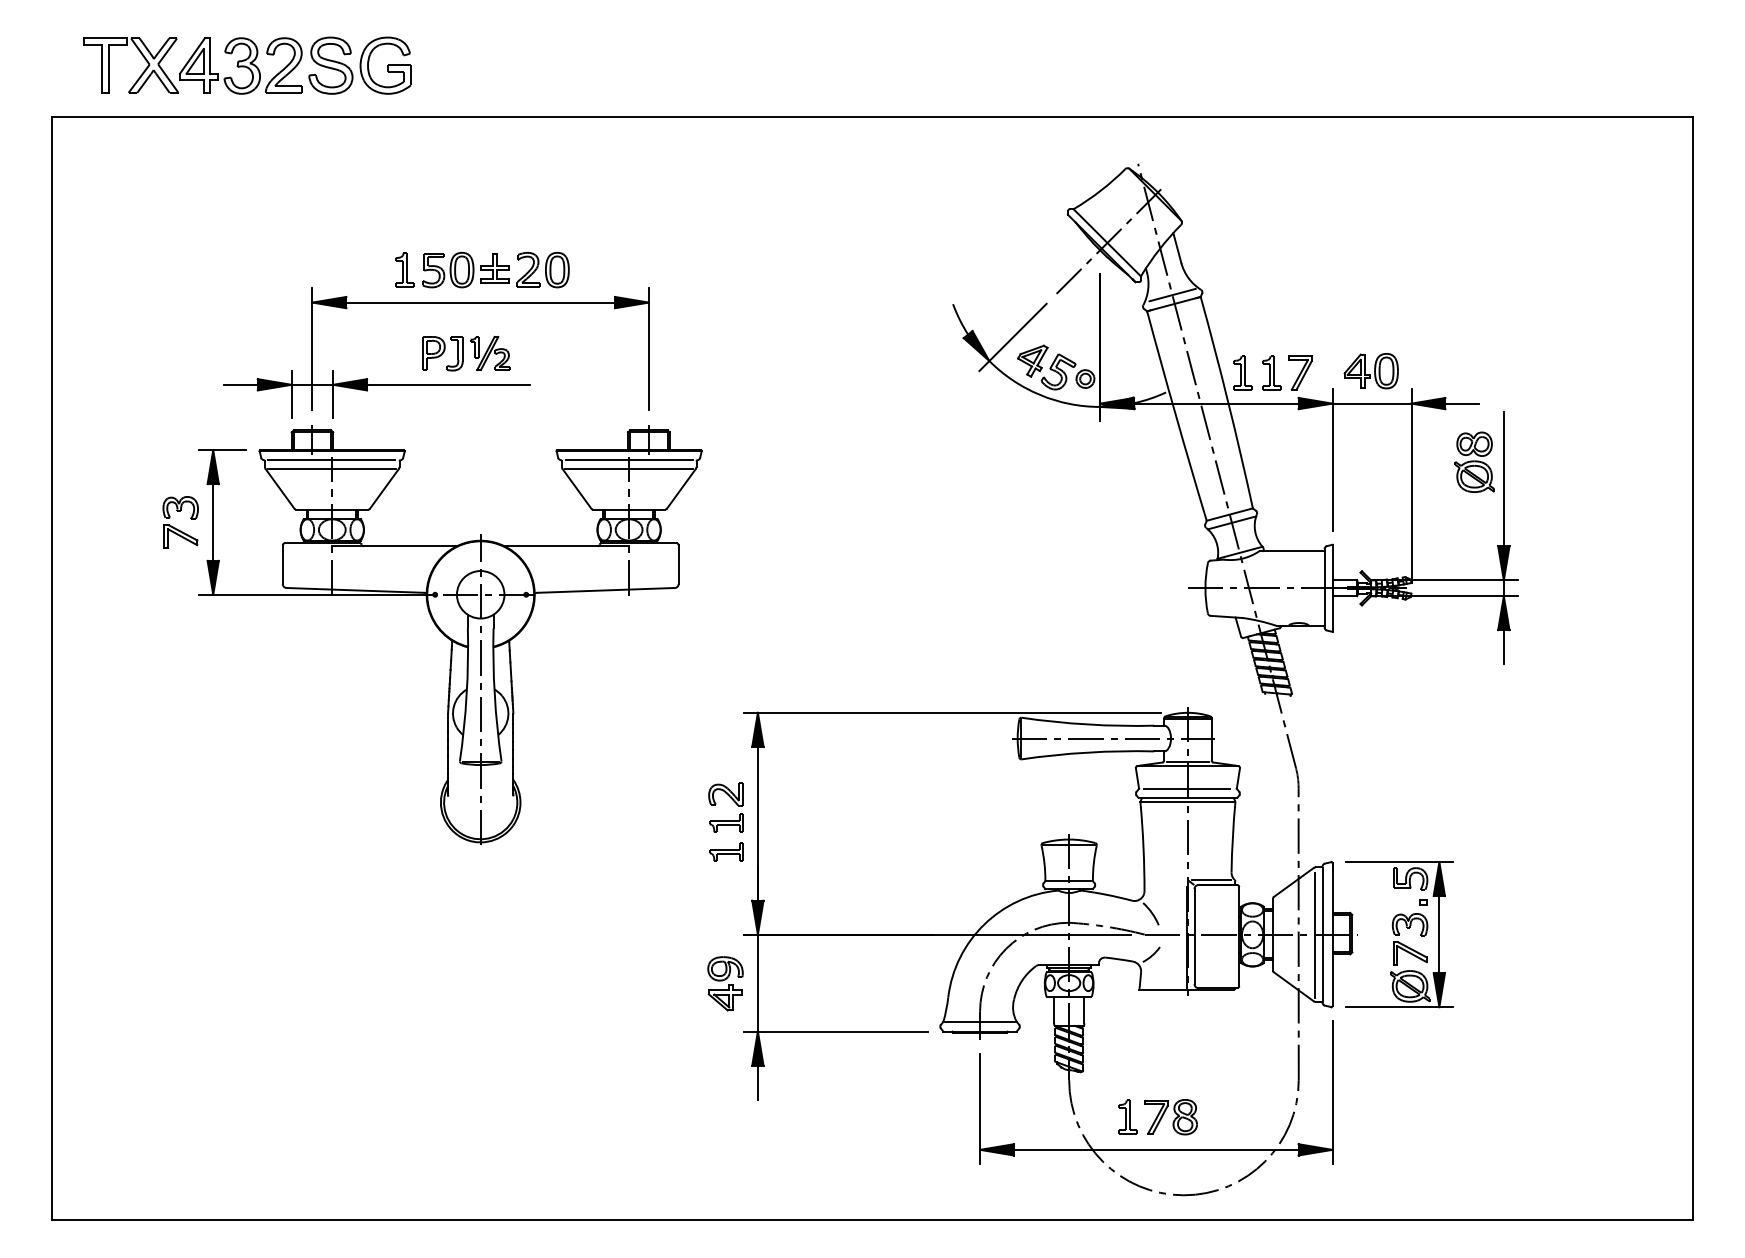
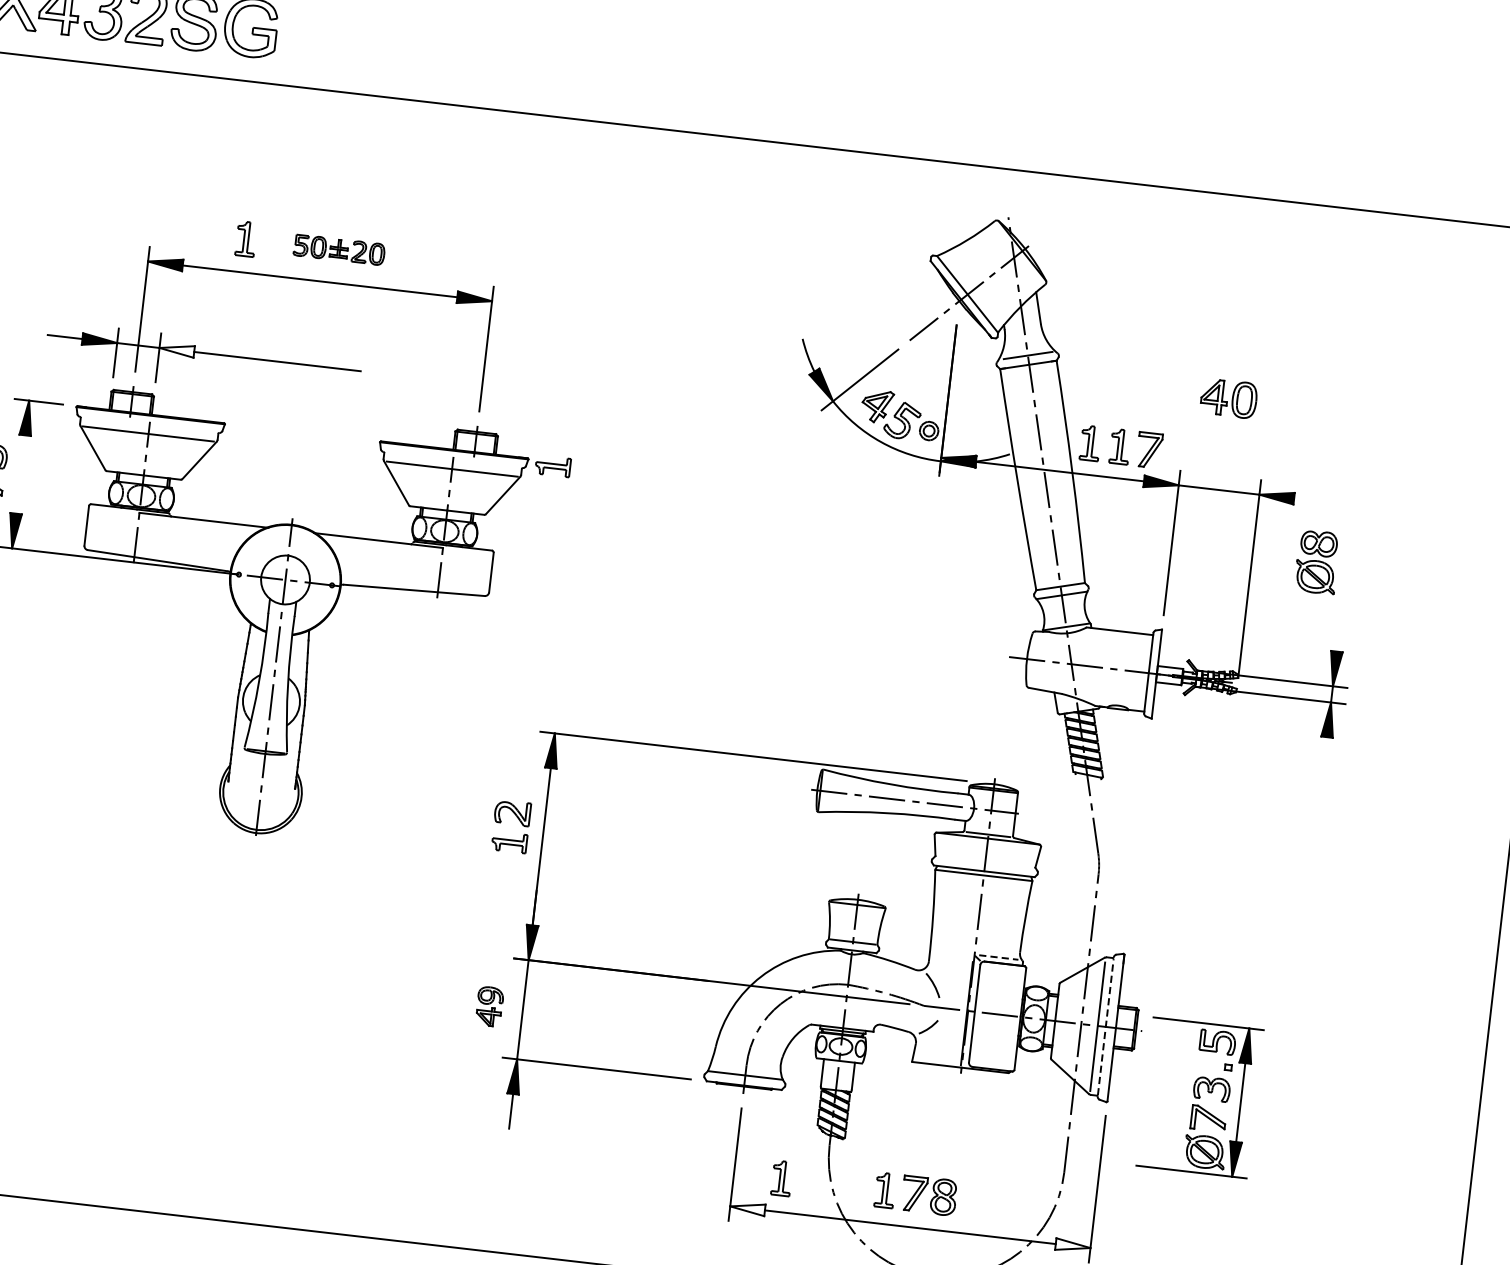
part: (495, 269) -> (339, 249), size x0.6
part: (466, 353) -> (299, 331), removed
part: (1370, 371) -> (1228, 398), moved
fill: (350, 384) -> (177, 349), removed
line: (1462, 403) -> (1311, 500), removed
line: (331, 460) -> (148, 425), removed
line: (629, 460) -> (453, 460), removed
line: (1503, 478) -> (1344, 582), removed
line: (213, 522) -> (20, 474), removed
line: (1503, 647) -> (1324, 754), removed
line: (1187, 788) -> (984, 861), removed
part: (726, 851) -> (553, 465), moved
line: (1212, 879) -> (999, 957), solid -> dashed
line: (1322, 934) -> (1105, 1026), solid -> dashed
part: (1399, 934) -> (1200, 1097), moved
part: (725, 983) -> (489, 1006), size x0.7
part: (1026, 1116) -> (781, 1177), added
fill: (997, 1149) -> (748, 1208), removed
fill: (1315, 1149) -> (1073, 1245), removed

